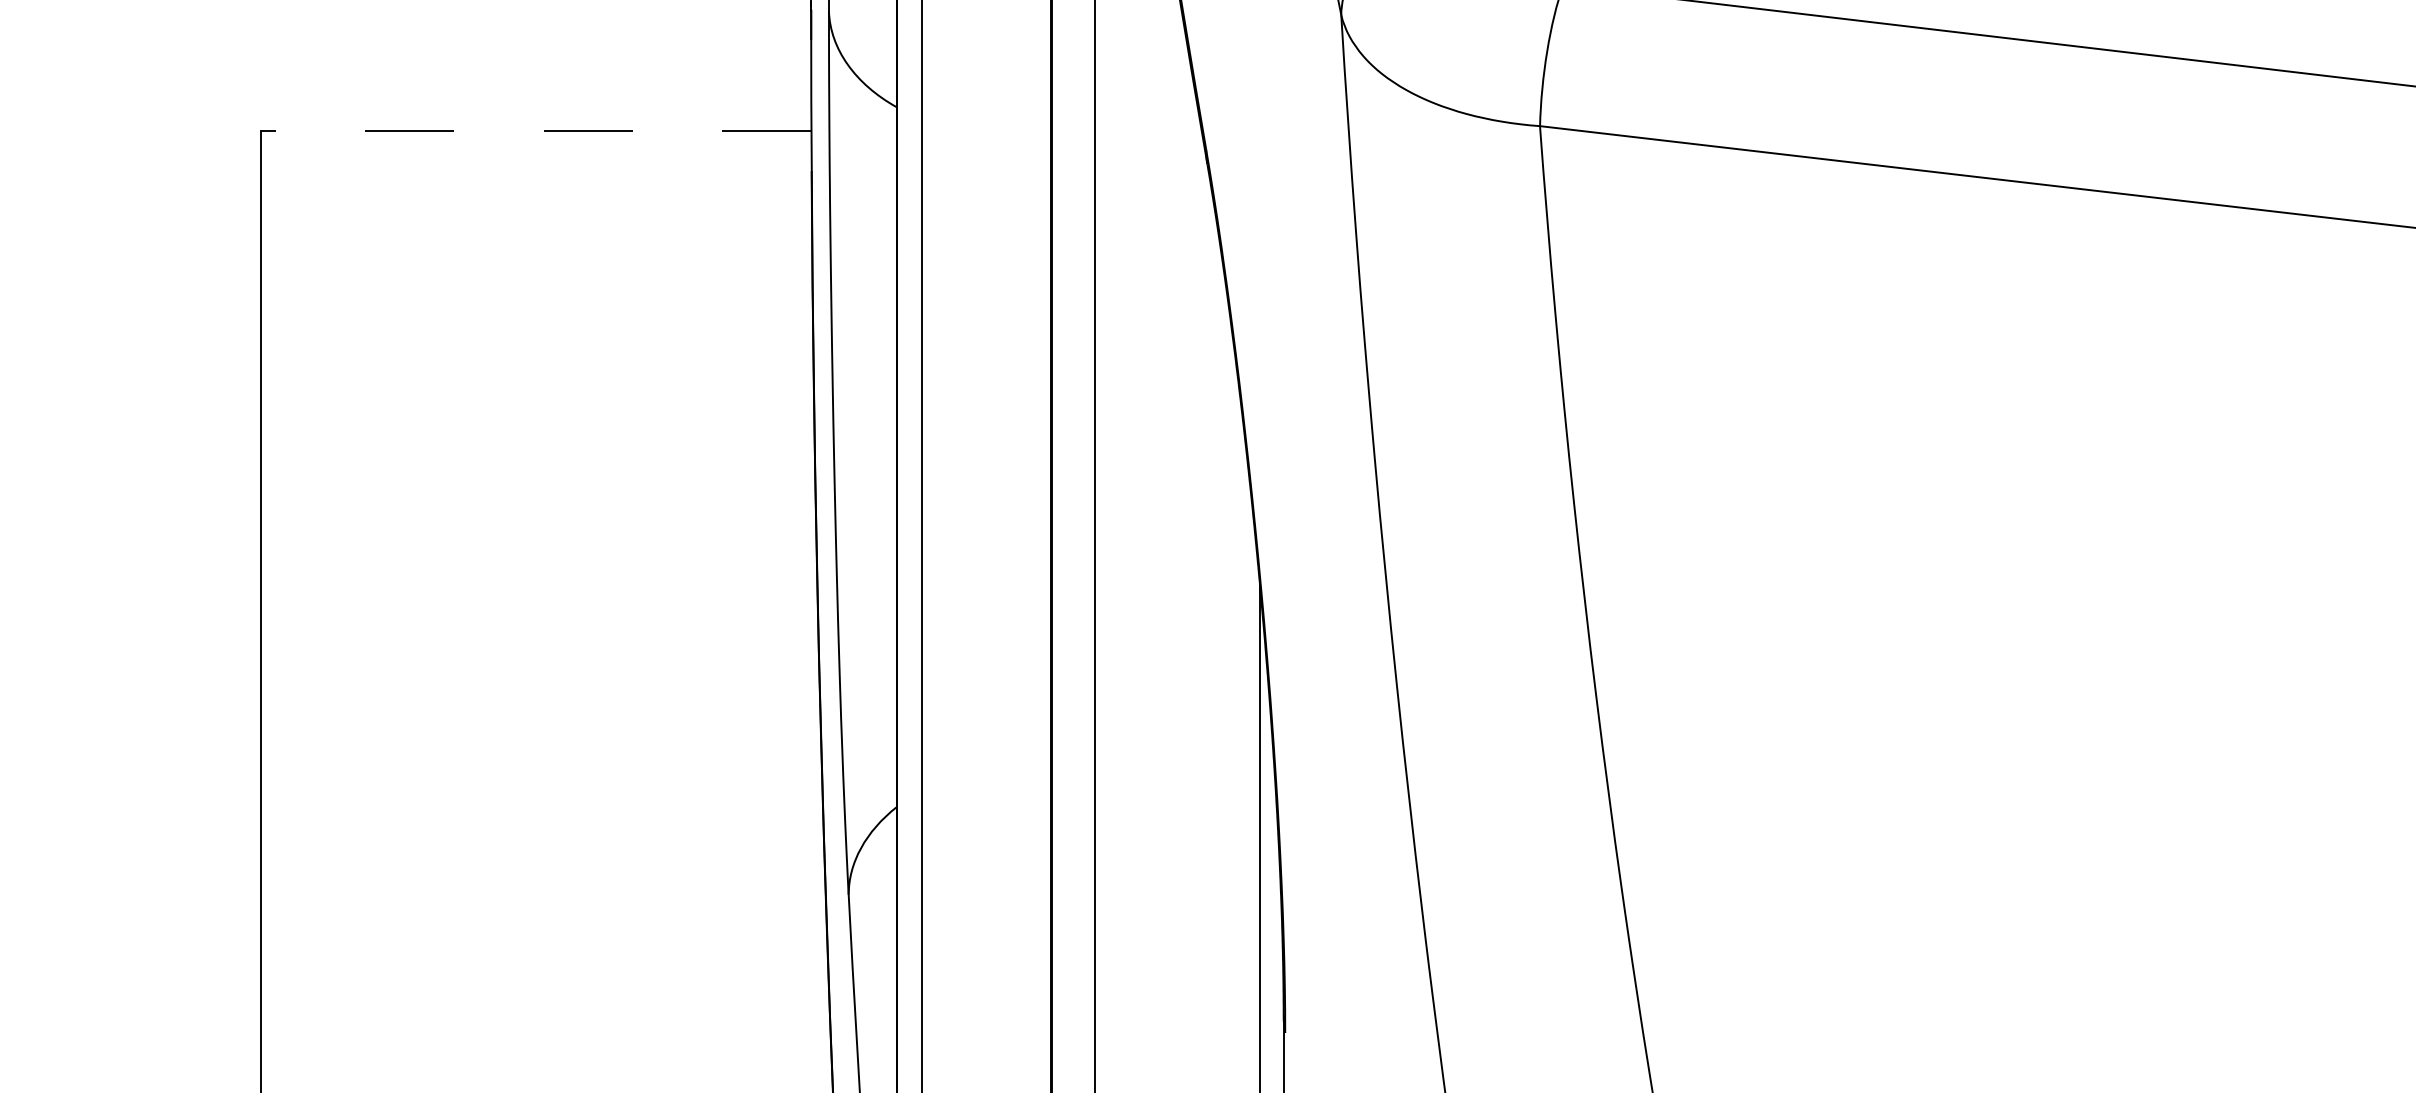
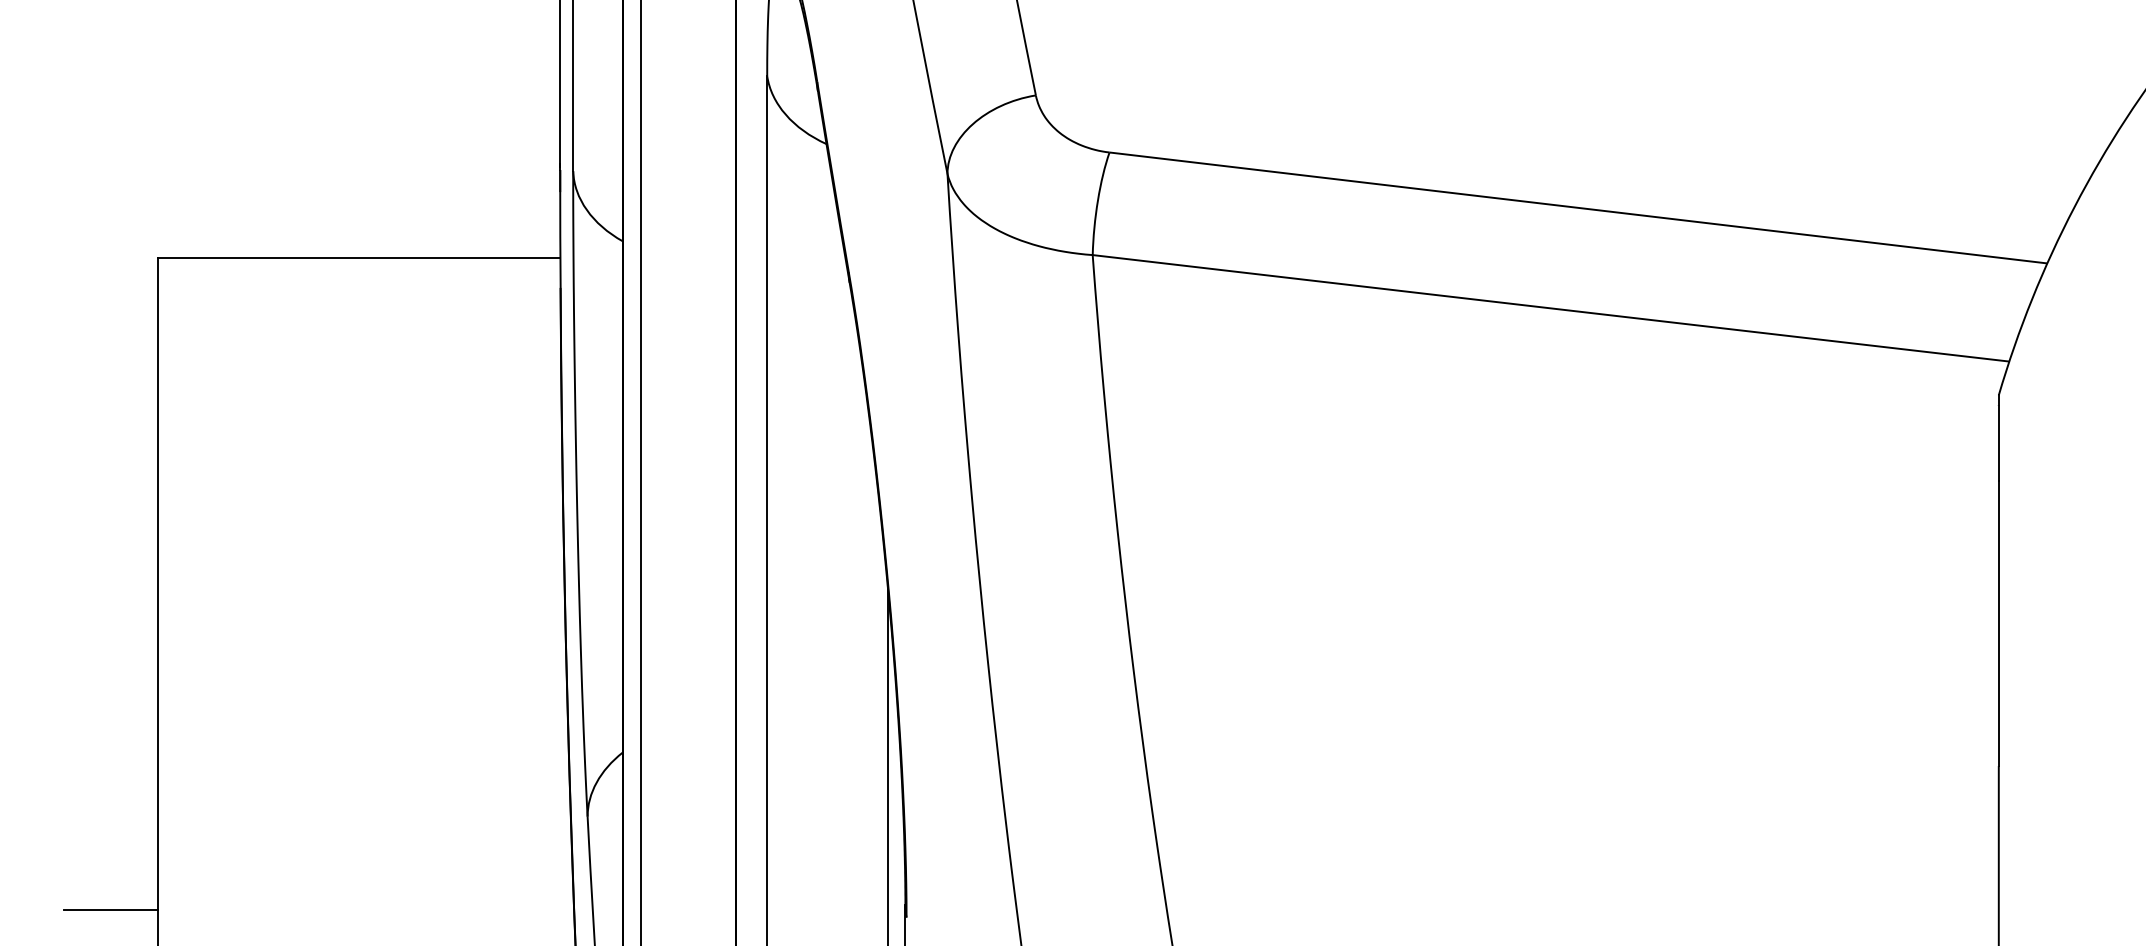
line: (536, 130) -> (359, 258), dashed -> solid
line: (197, 1023) -> (111, 910), added

